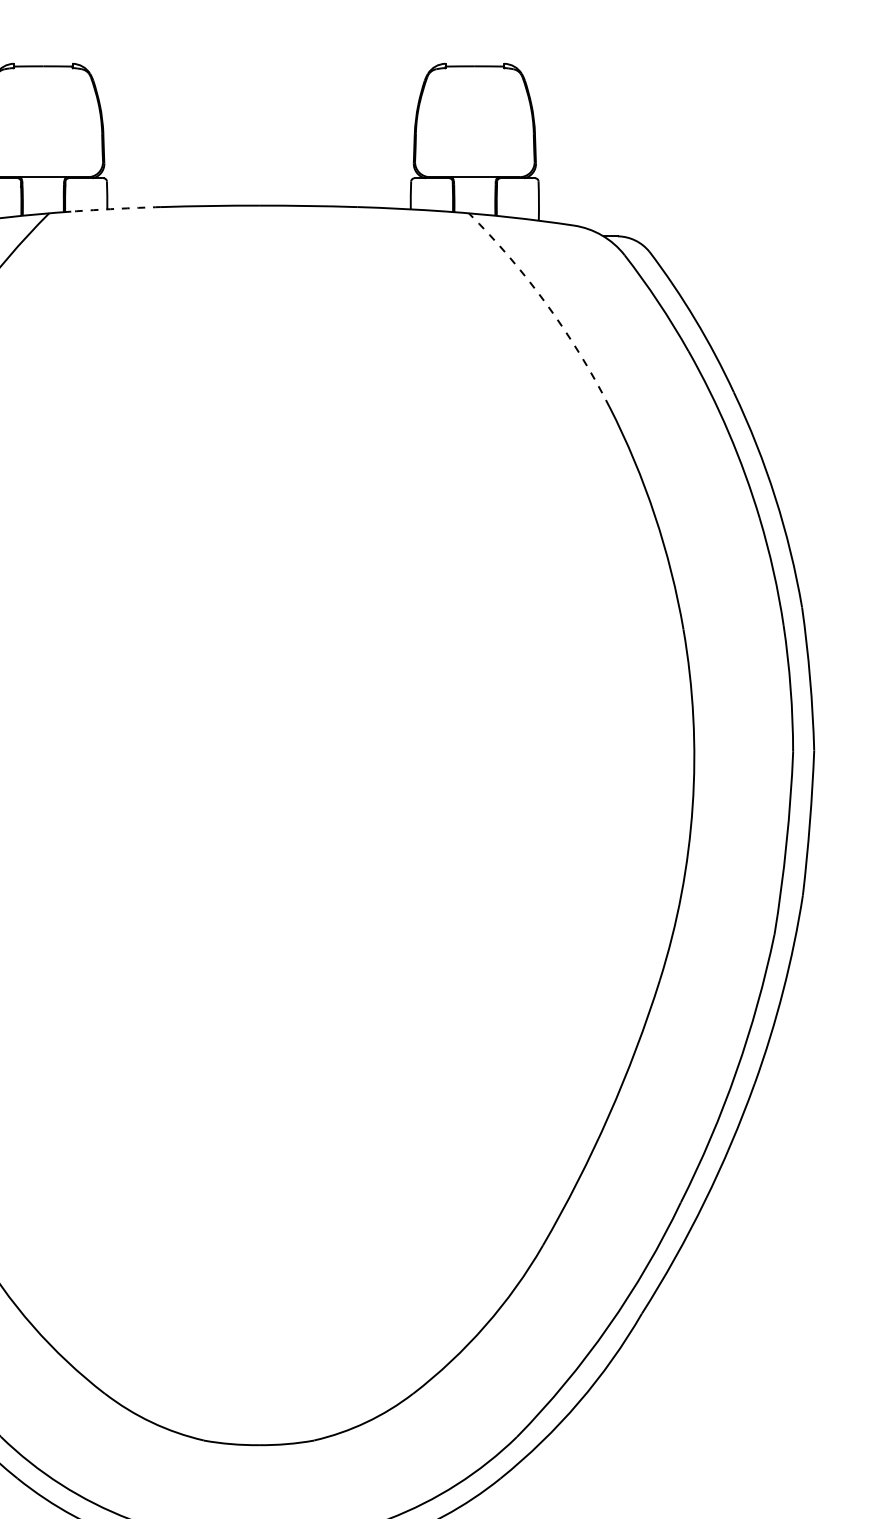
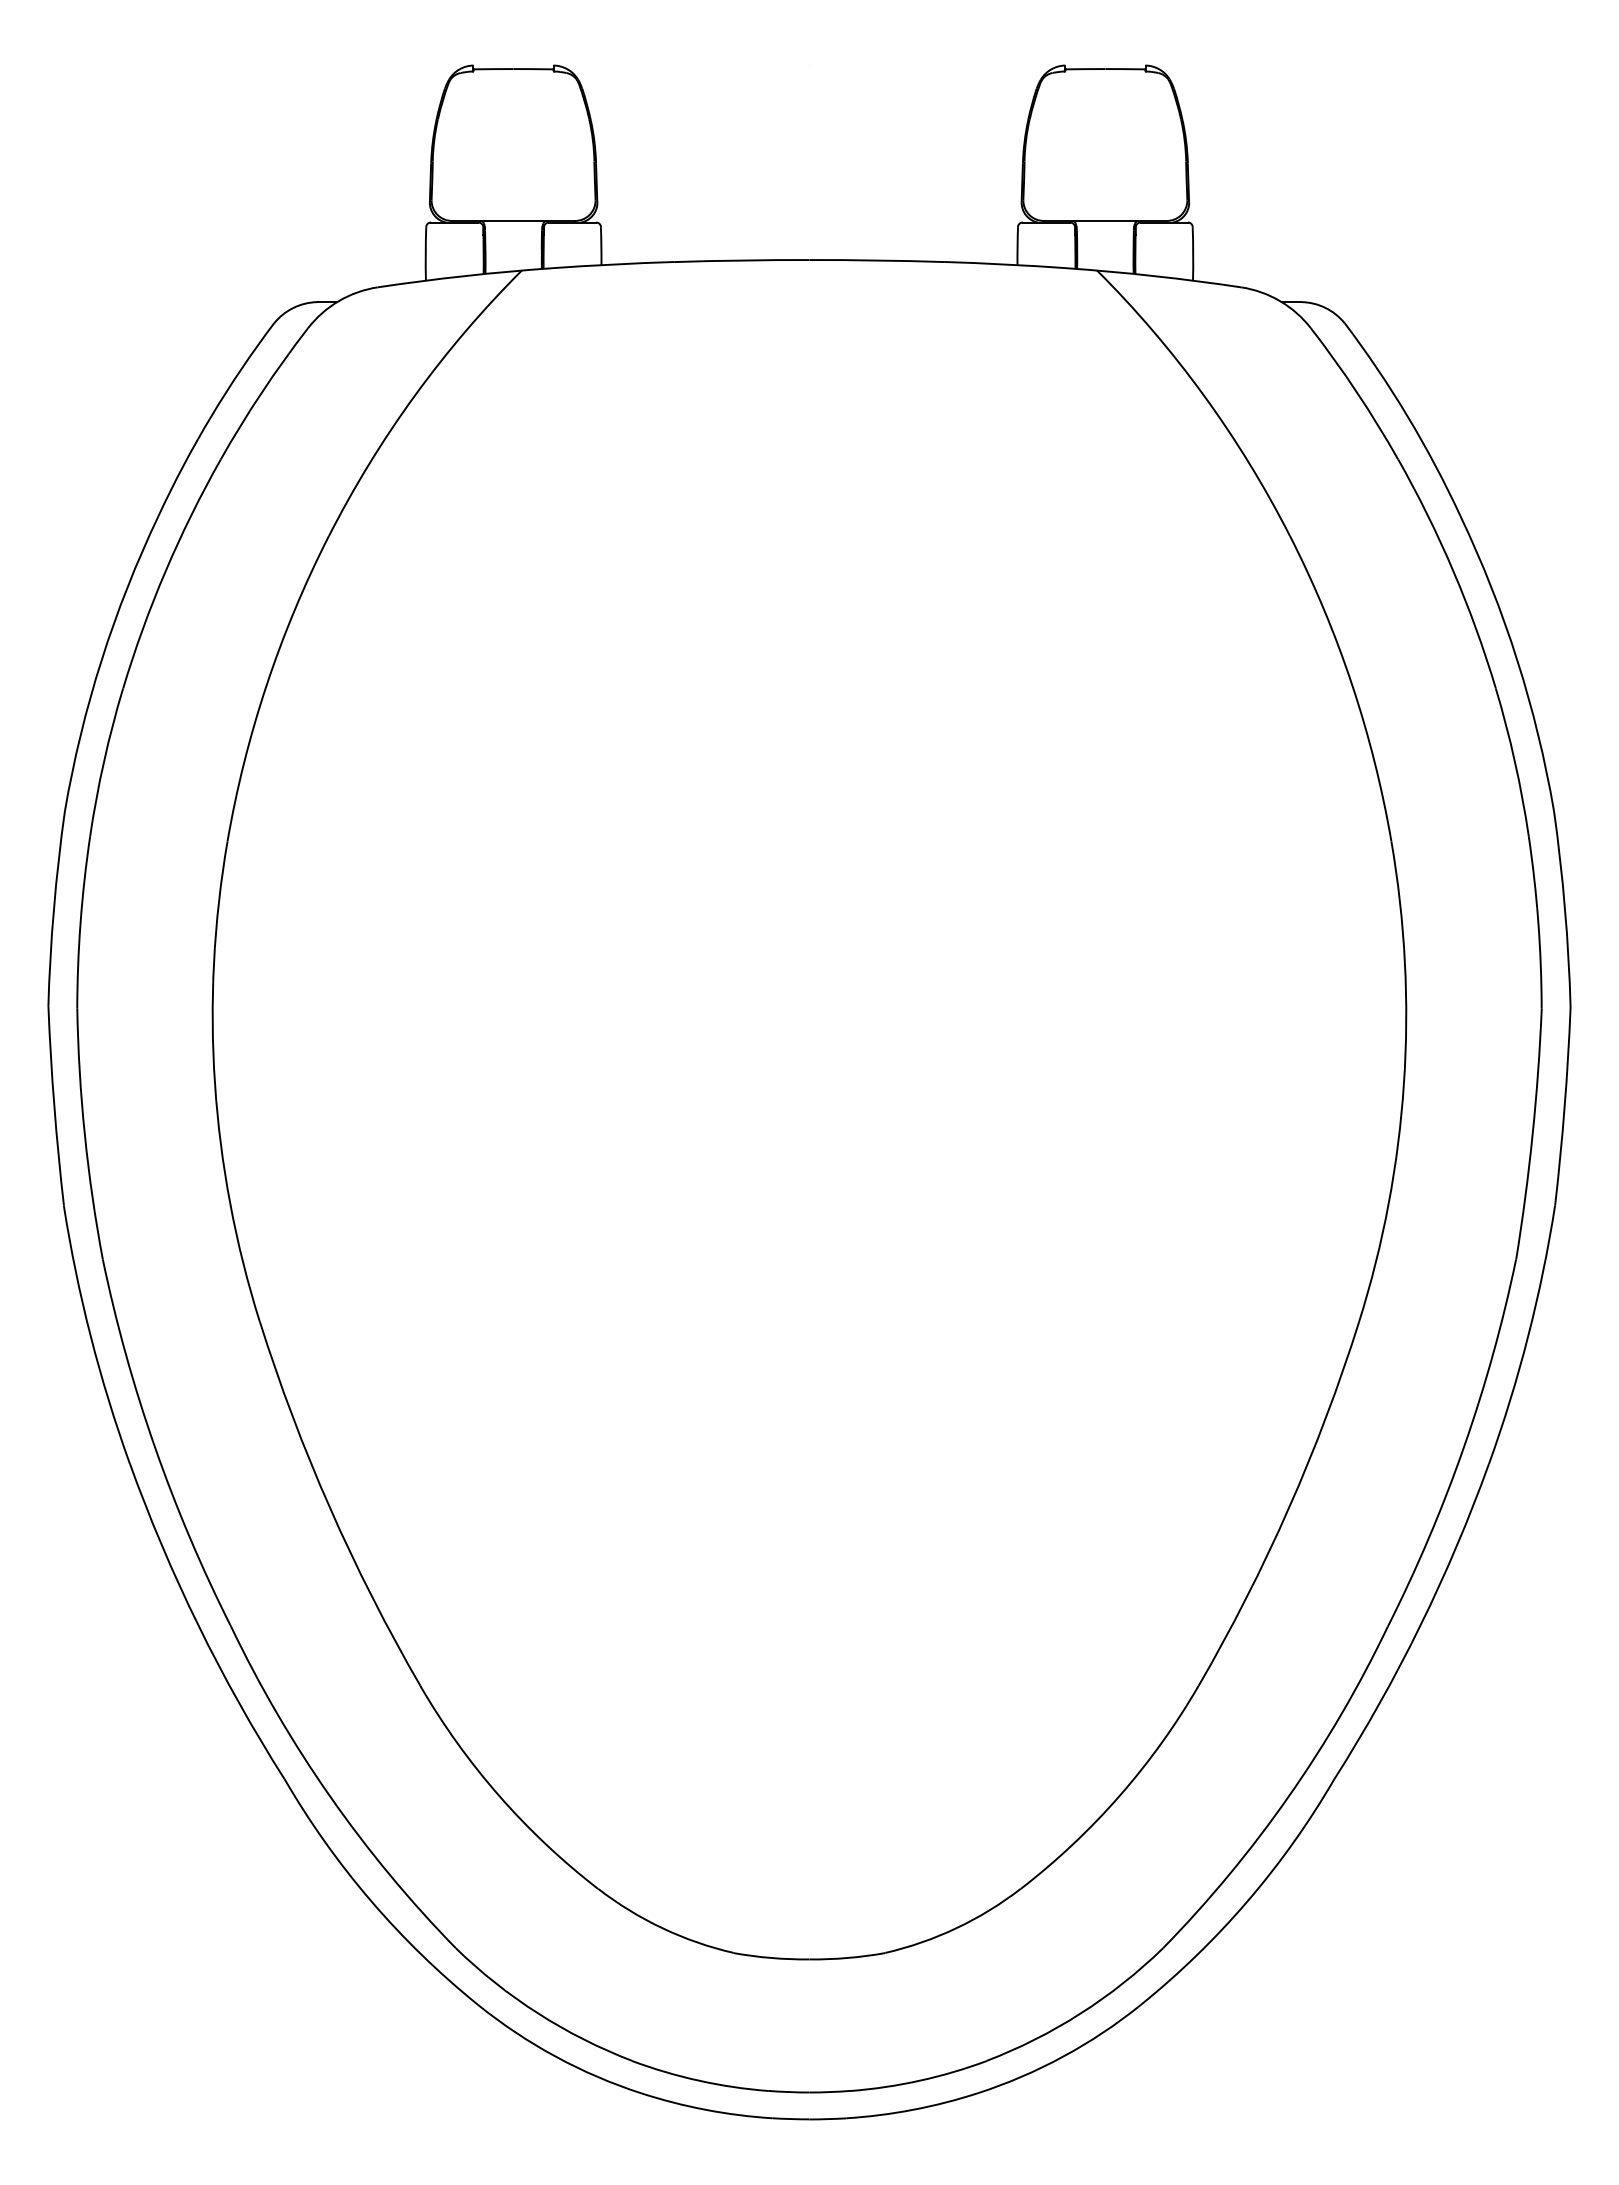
arc: (116, 208) -> (613, 264), dashed -> solid
arc: (547, 304) -> (1204, 395), dashed -> solid

